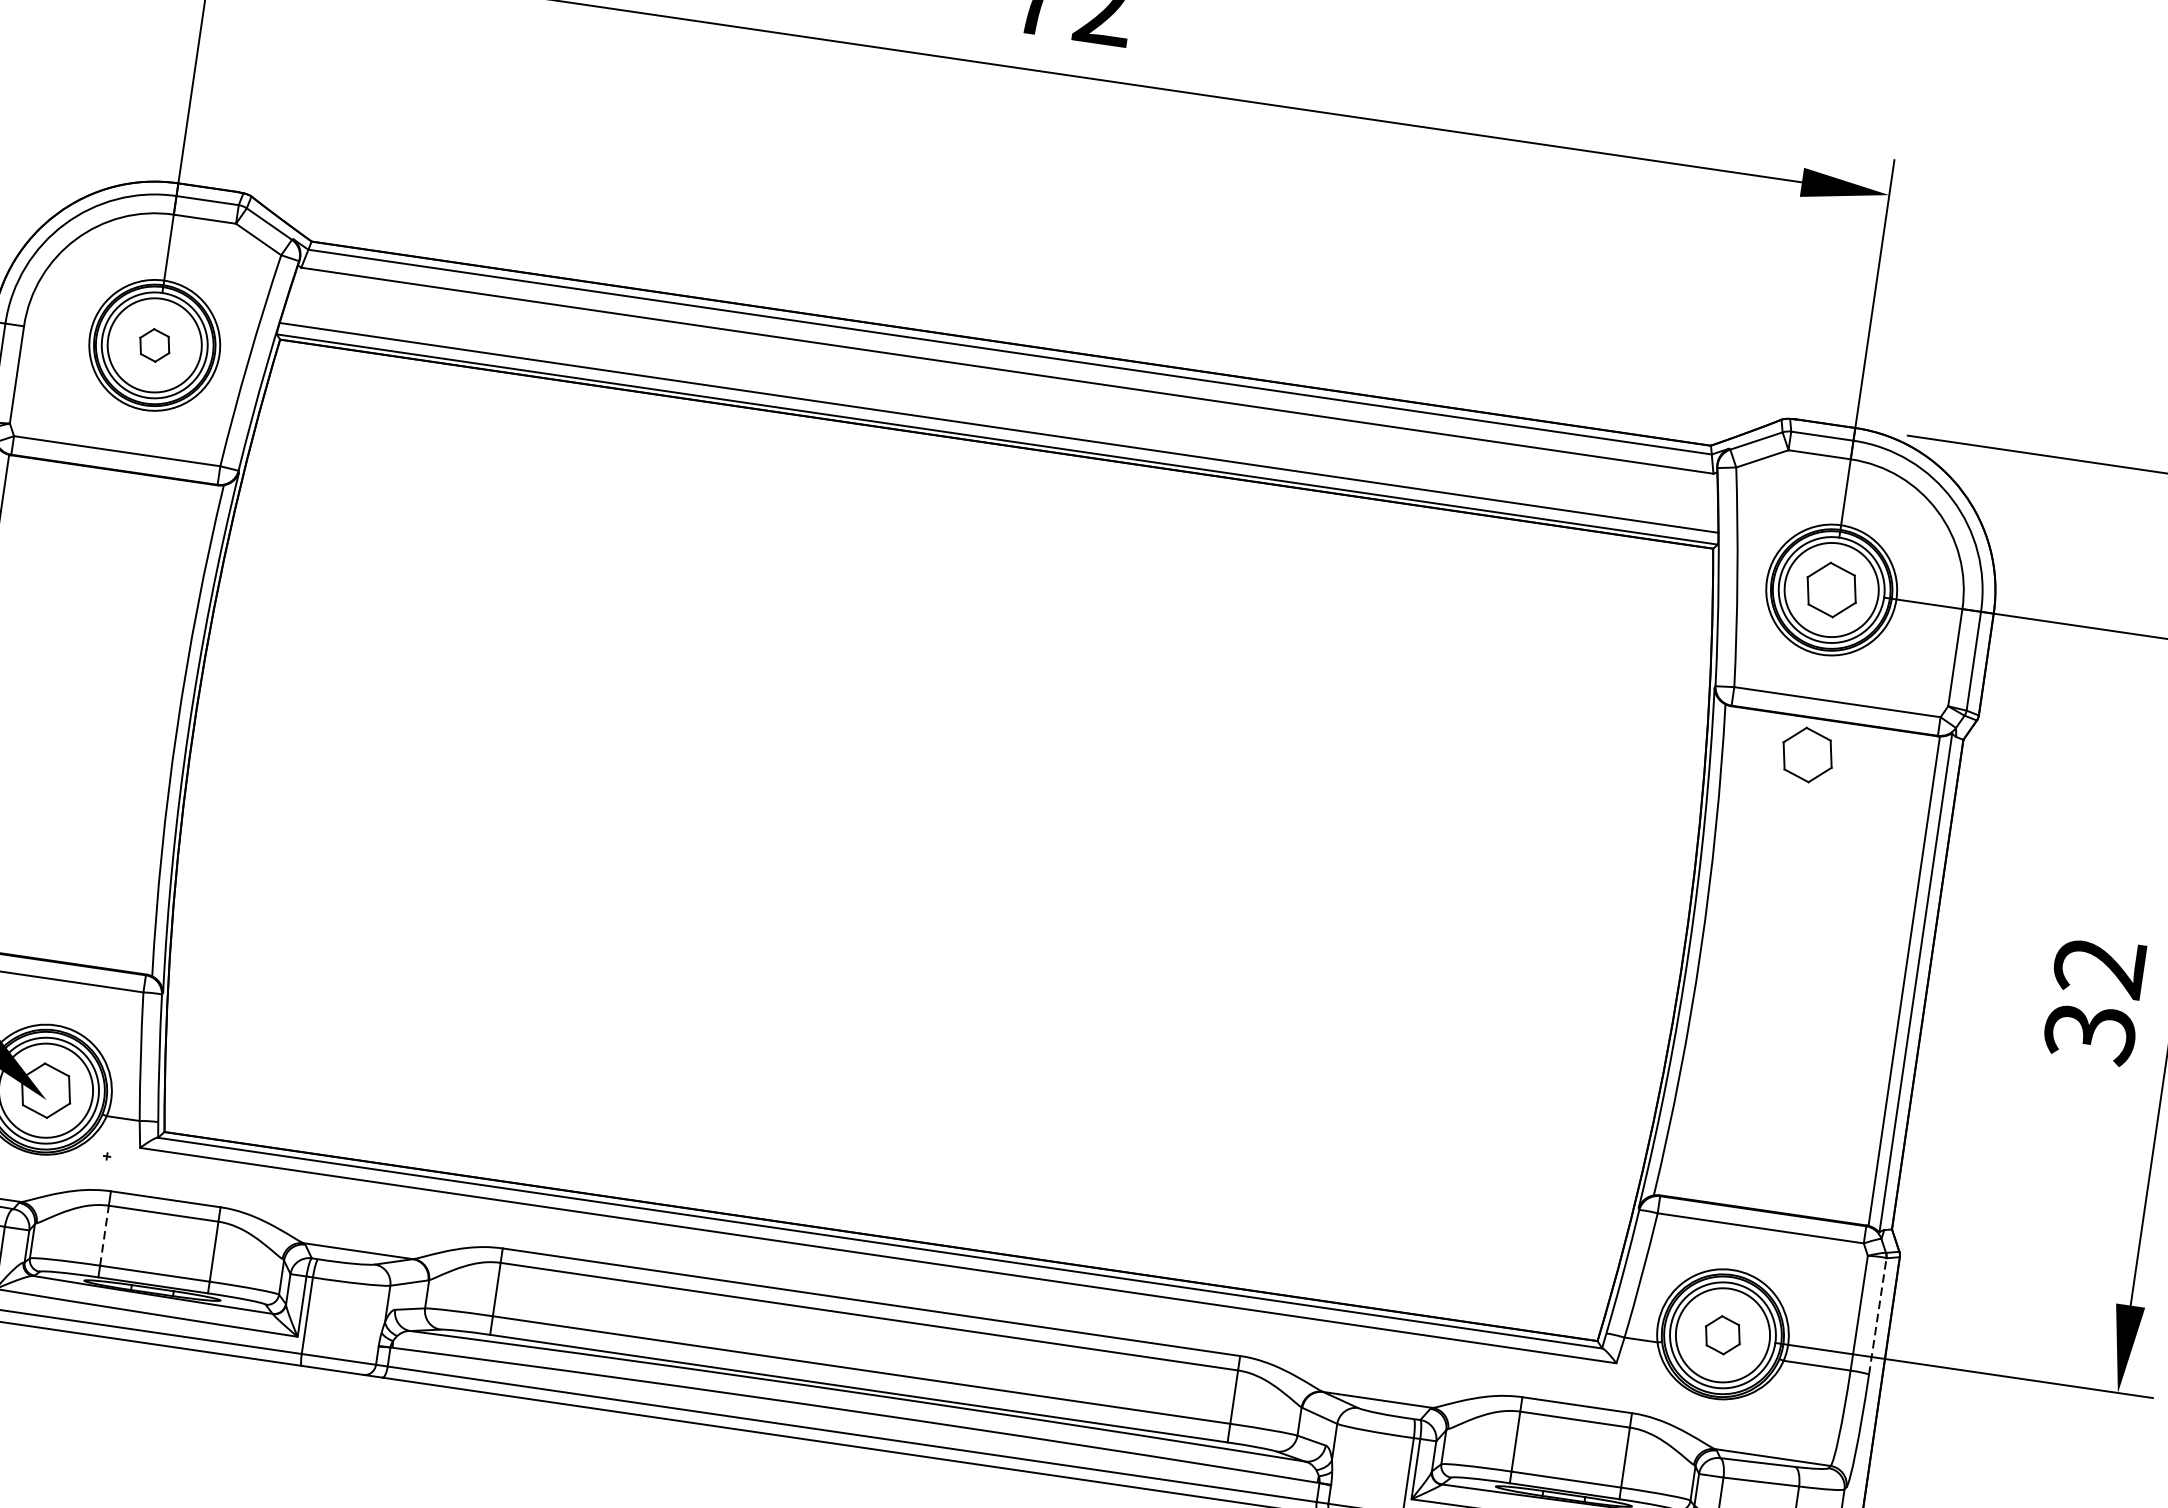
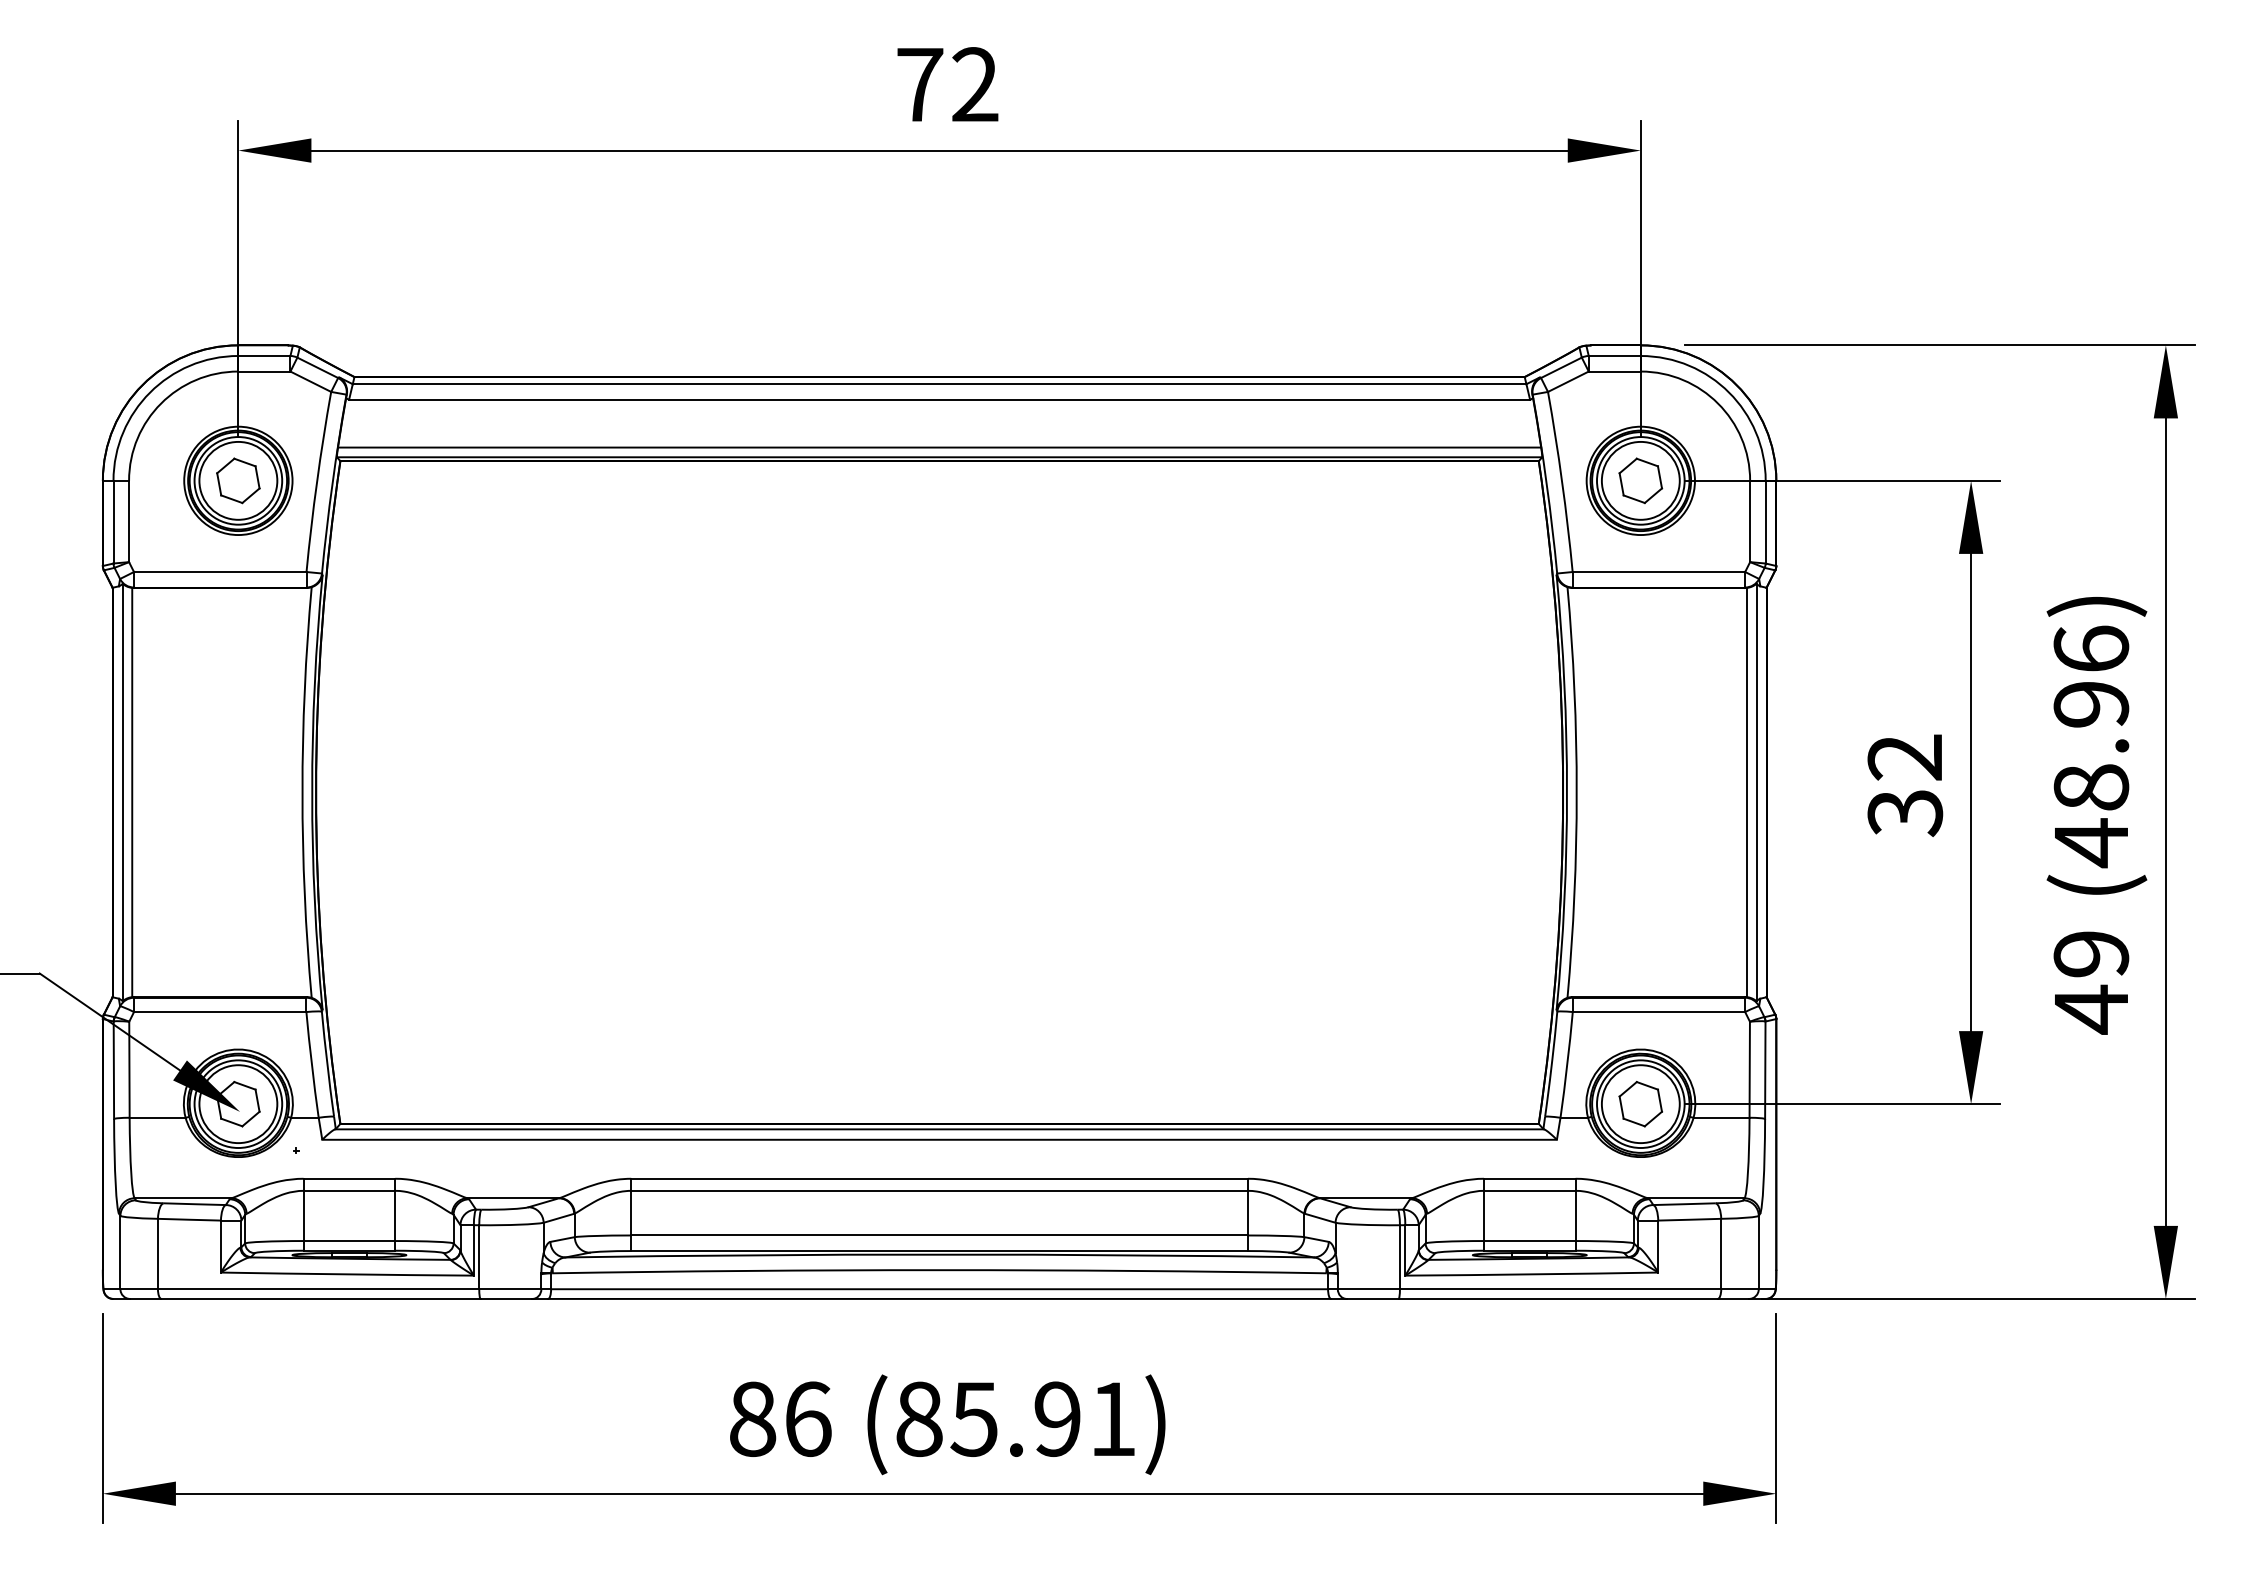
part: (154, 344) -> (238, 480), size x1.67
part: (1807, 754) -> (1640, 618), removed
line: (104, 1235) -> (303, 1215), dashed -> solid
line: (1877, 1316) -> (1765, 1070), dashed -> solid
part: (1722, 1334) -> (1640, 1103), size x1.43

